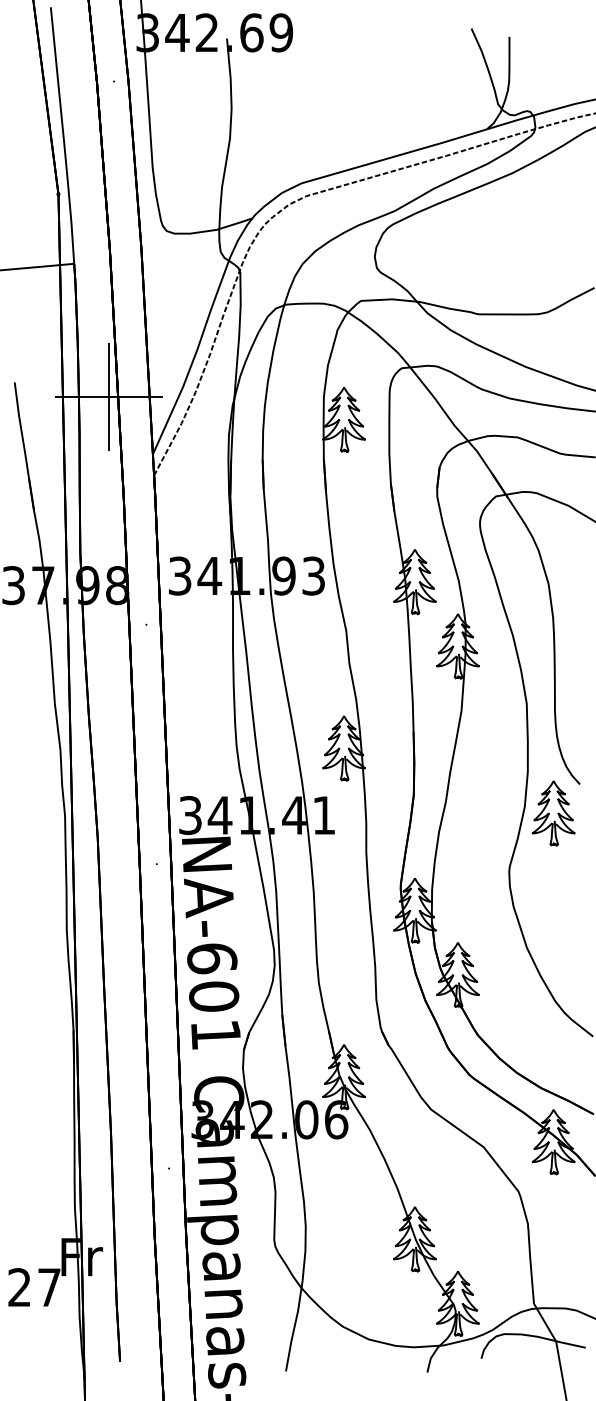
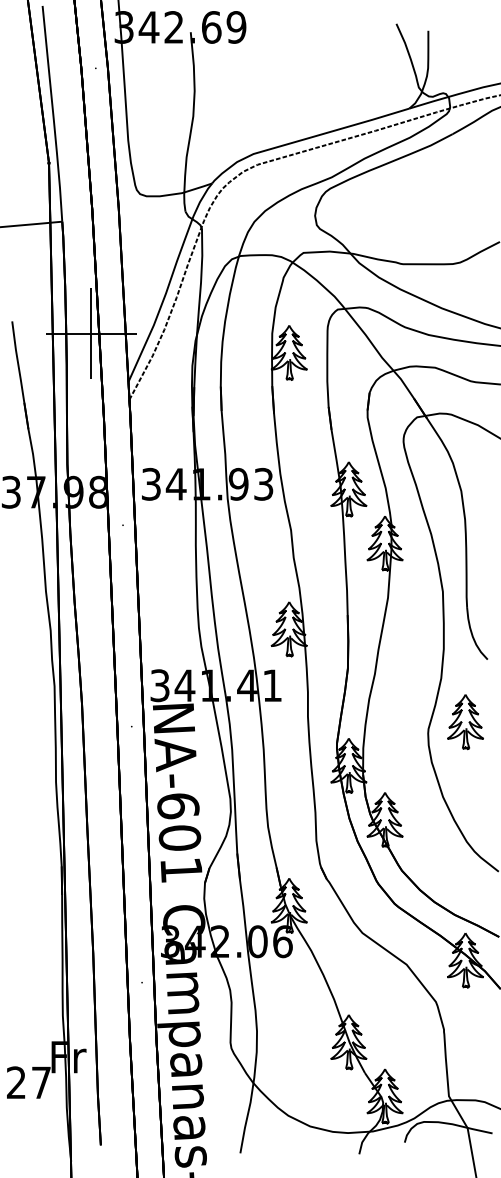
part: (553, 814) -> (465, 722), moved

